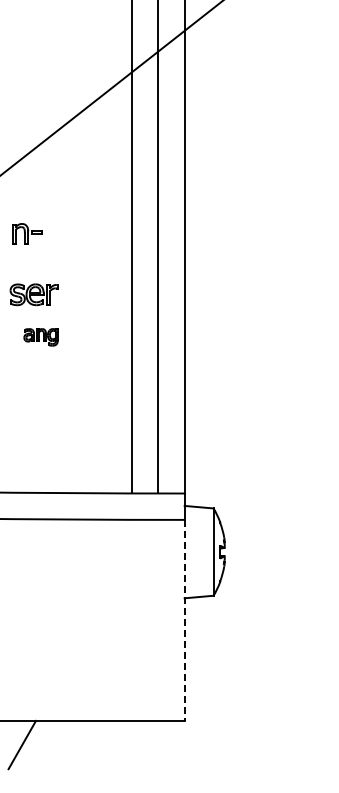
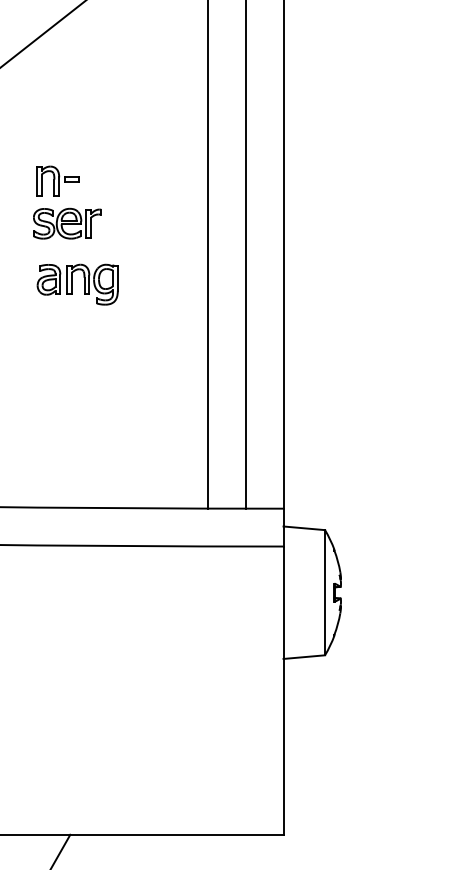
part: (27, 233) -> (58, 180), moved
part: (40, 337) -> (76, 284), size x1.67
line: (184, 620) -> (283, 690), dashed -> solid

